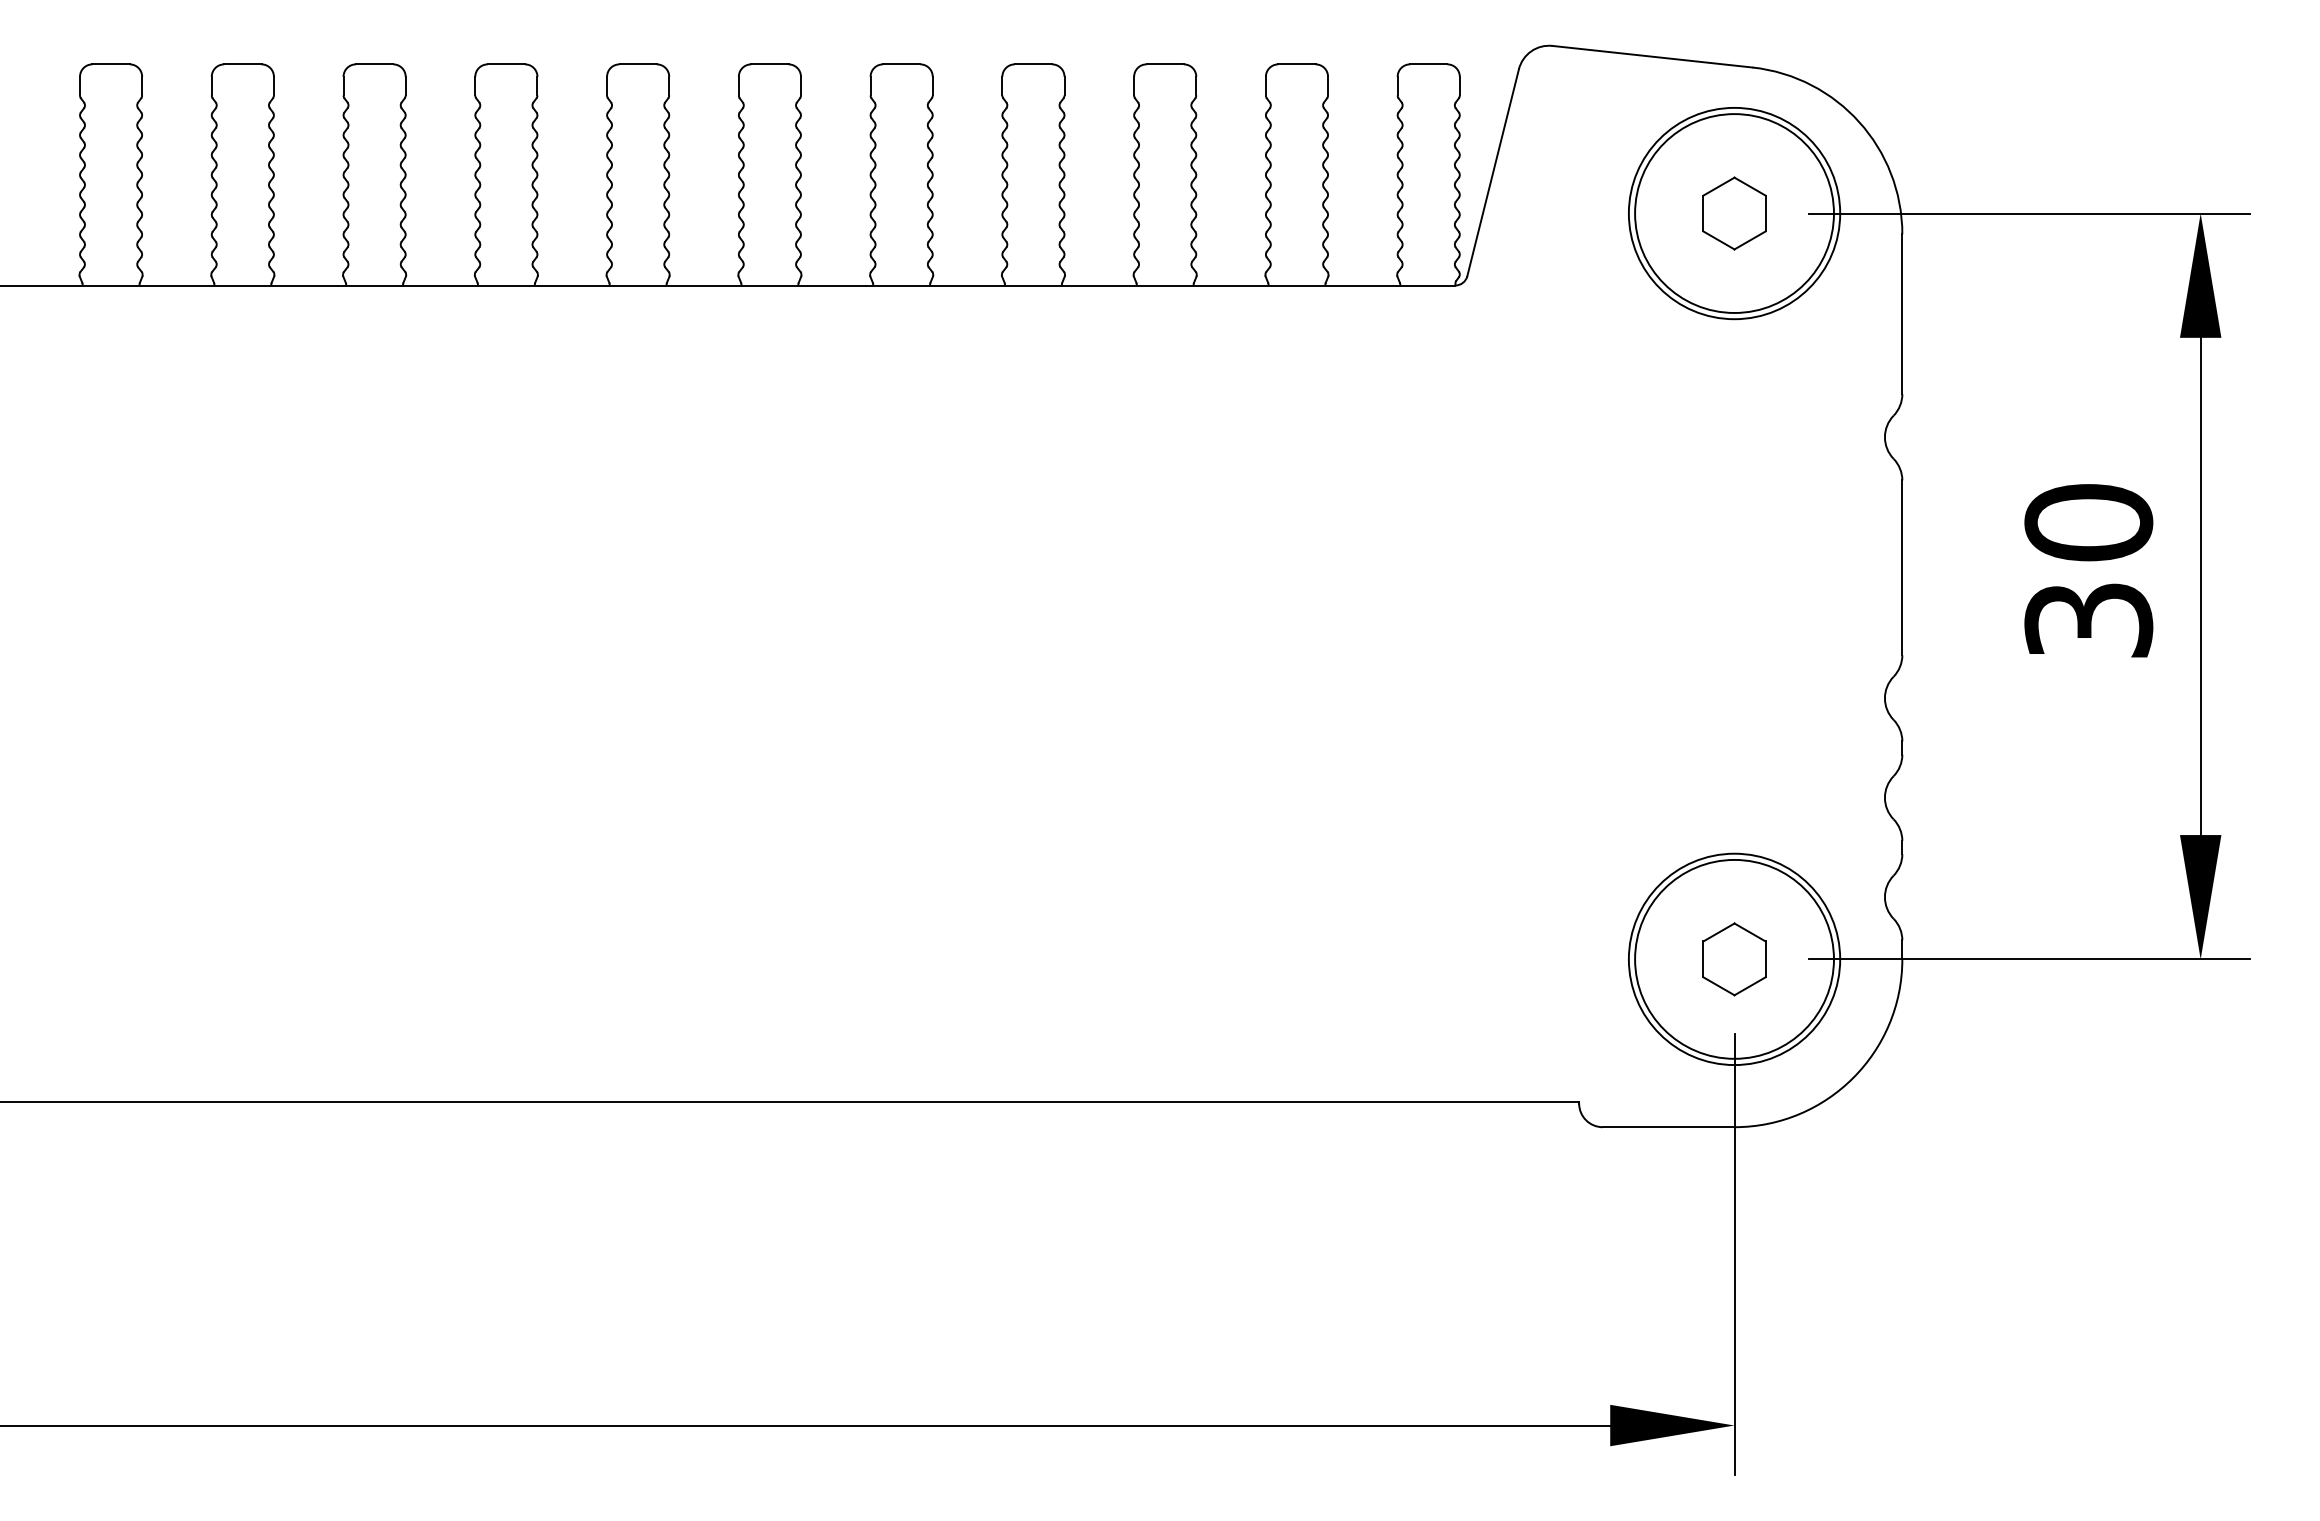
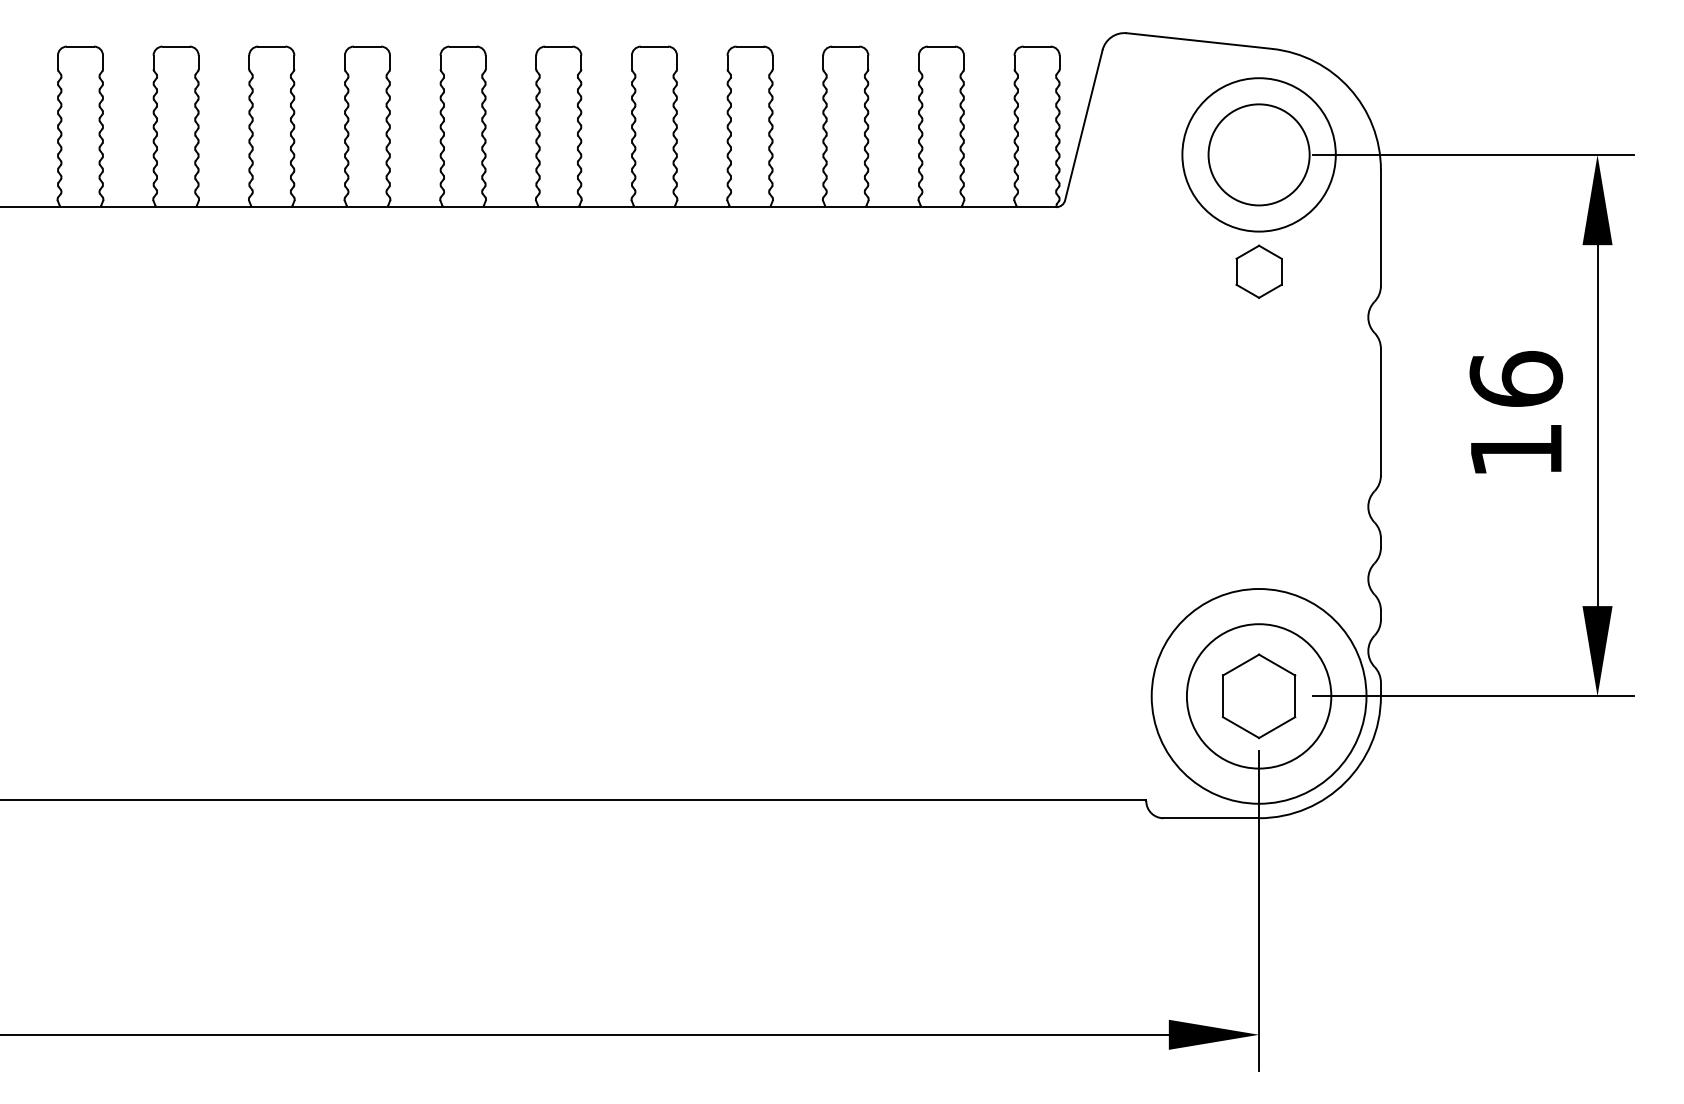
circle: (1734, 213) -> (1259, 154), size x0.7
part: (1734, 213) -> (1259, 271), moved
text: (2088, 570) -> (1516, 414), 30 -> 16
circle: (1734, 959) -> (1259, 696), size x1.4
part: (1734, 959) -> (1259, 696), size x1.6

